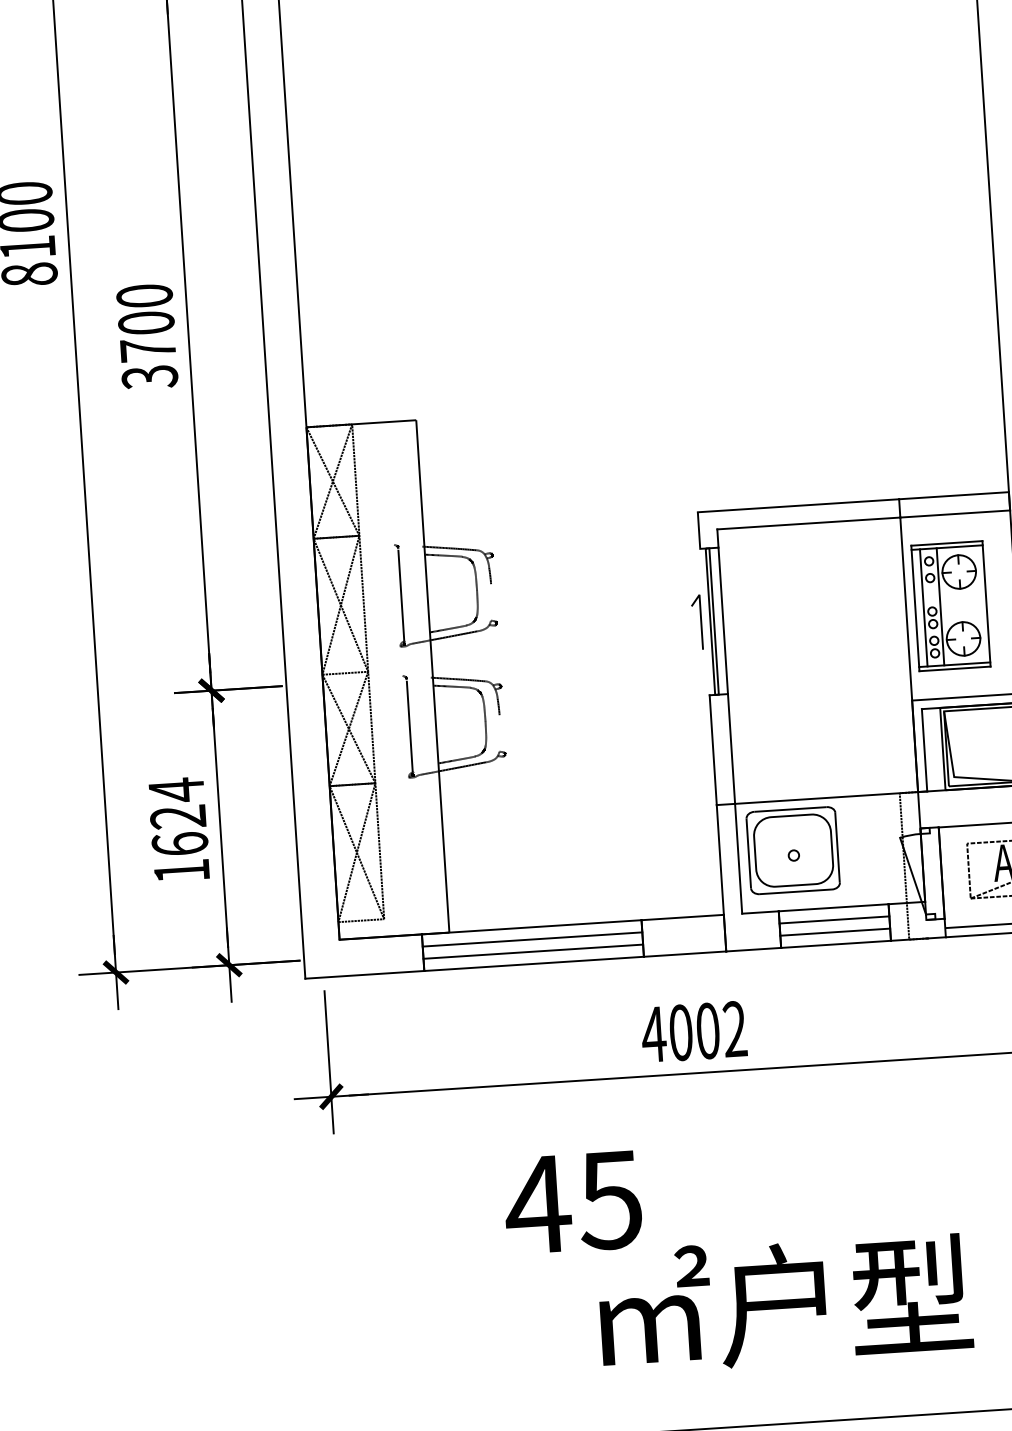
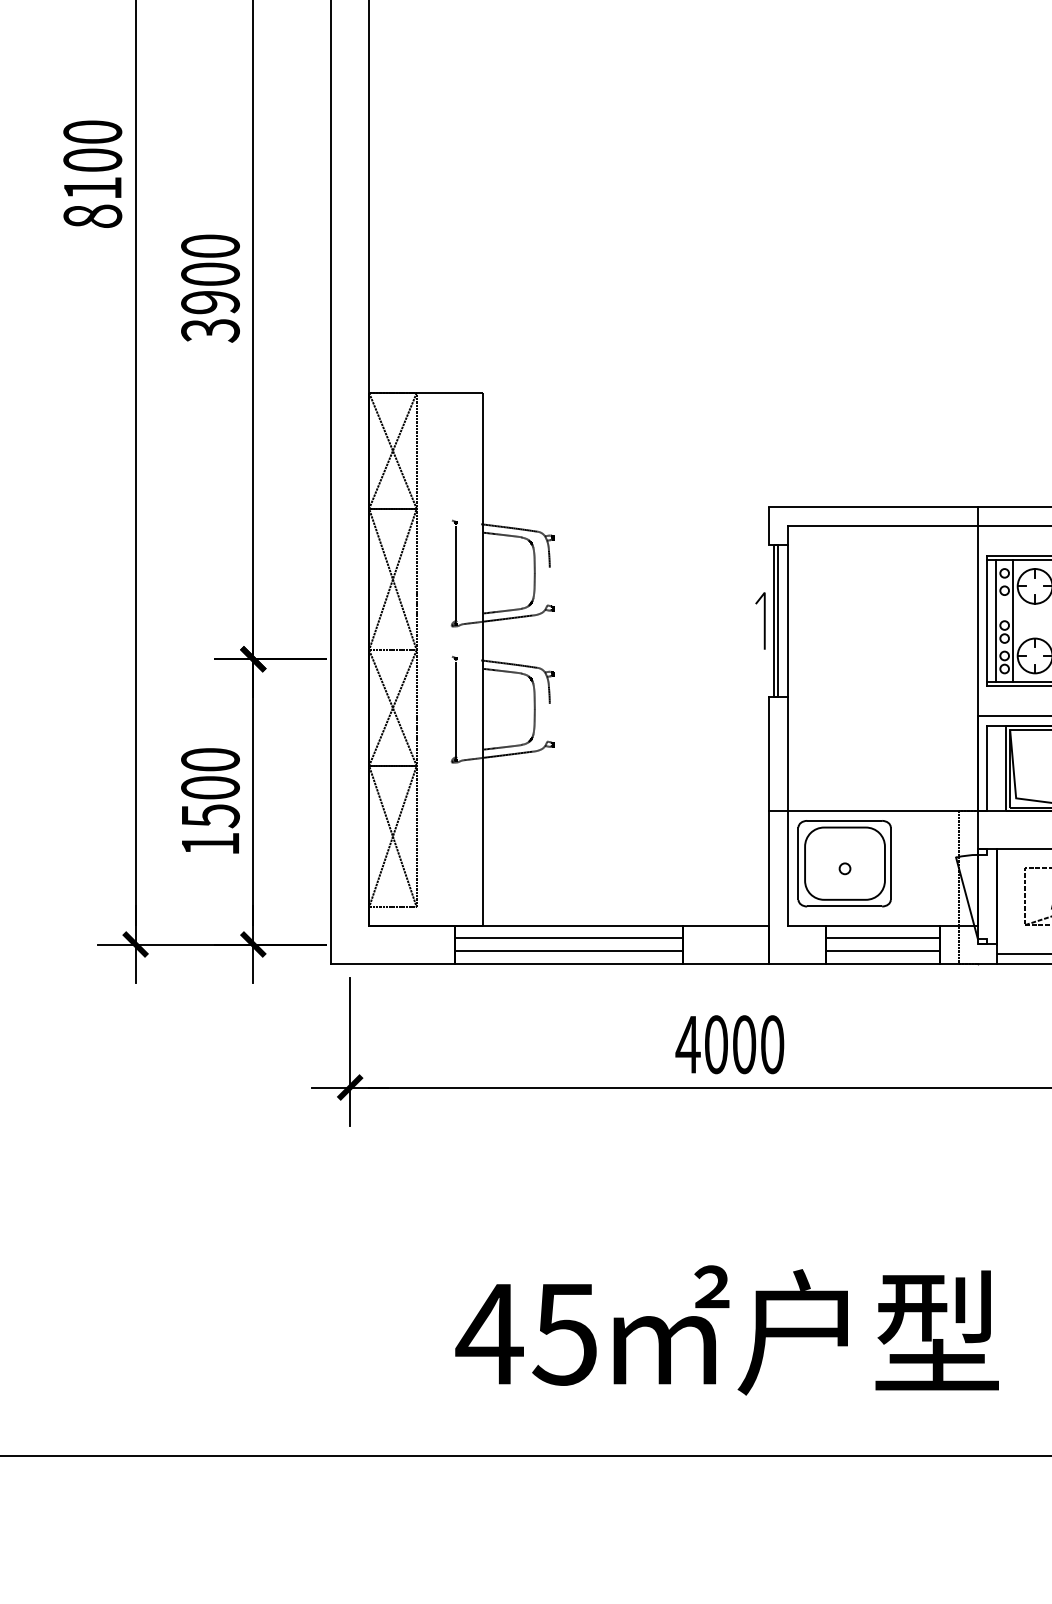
text: (148, 350) -> (210, 302), 3700 -> 3900
text: (178, 816) -> (210, 787), 1624 -> 1500
text: (735, 1029) -> (772, 1044), 4002 -> 4000
text: (572, 1202) -> (525, 1334), moved

